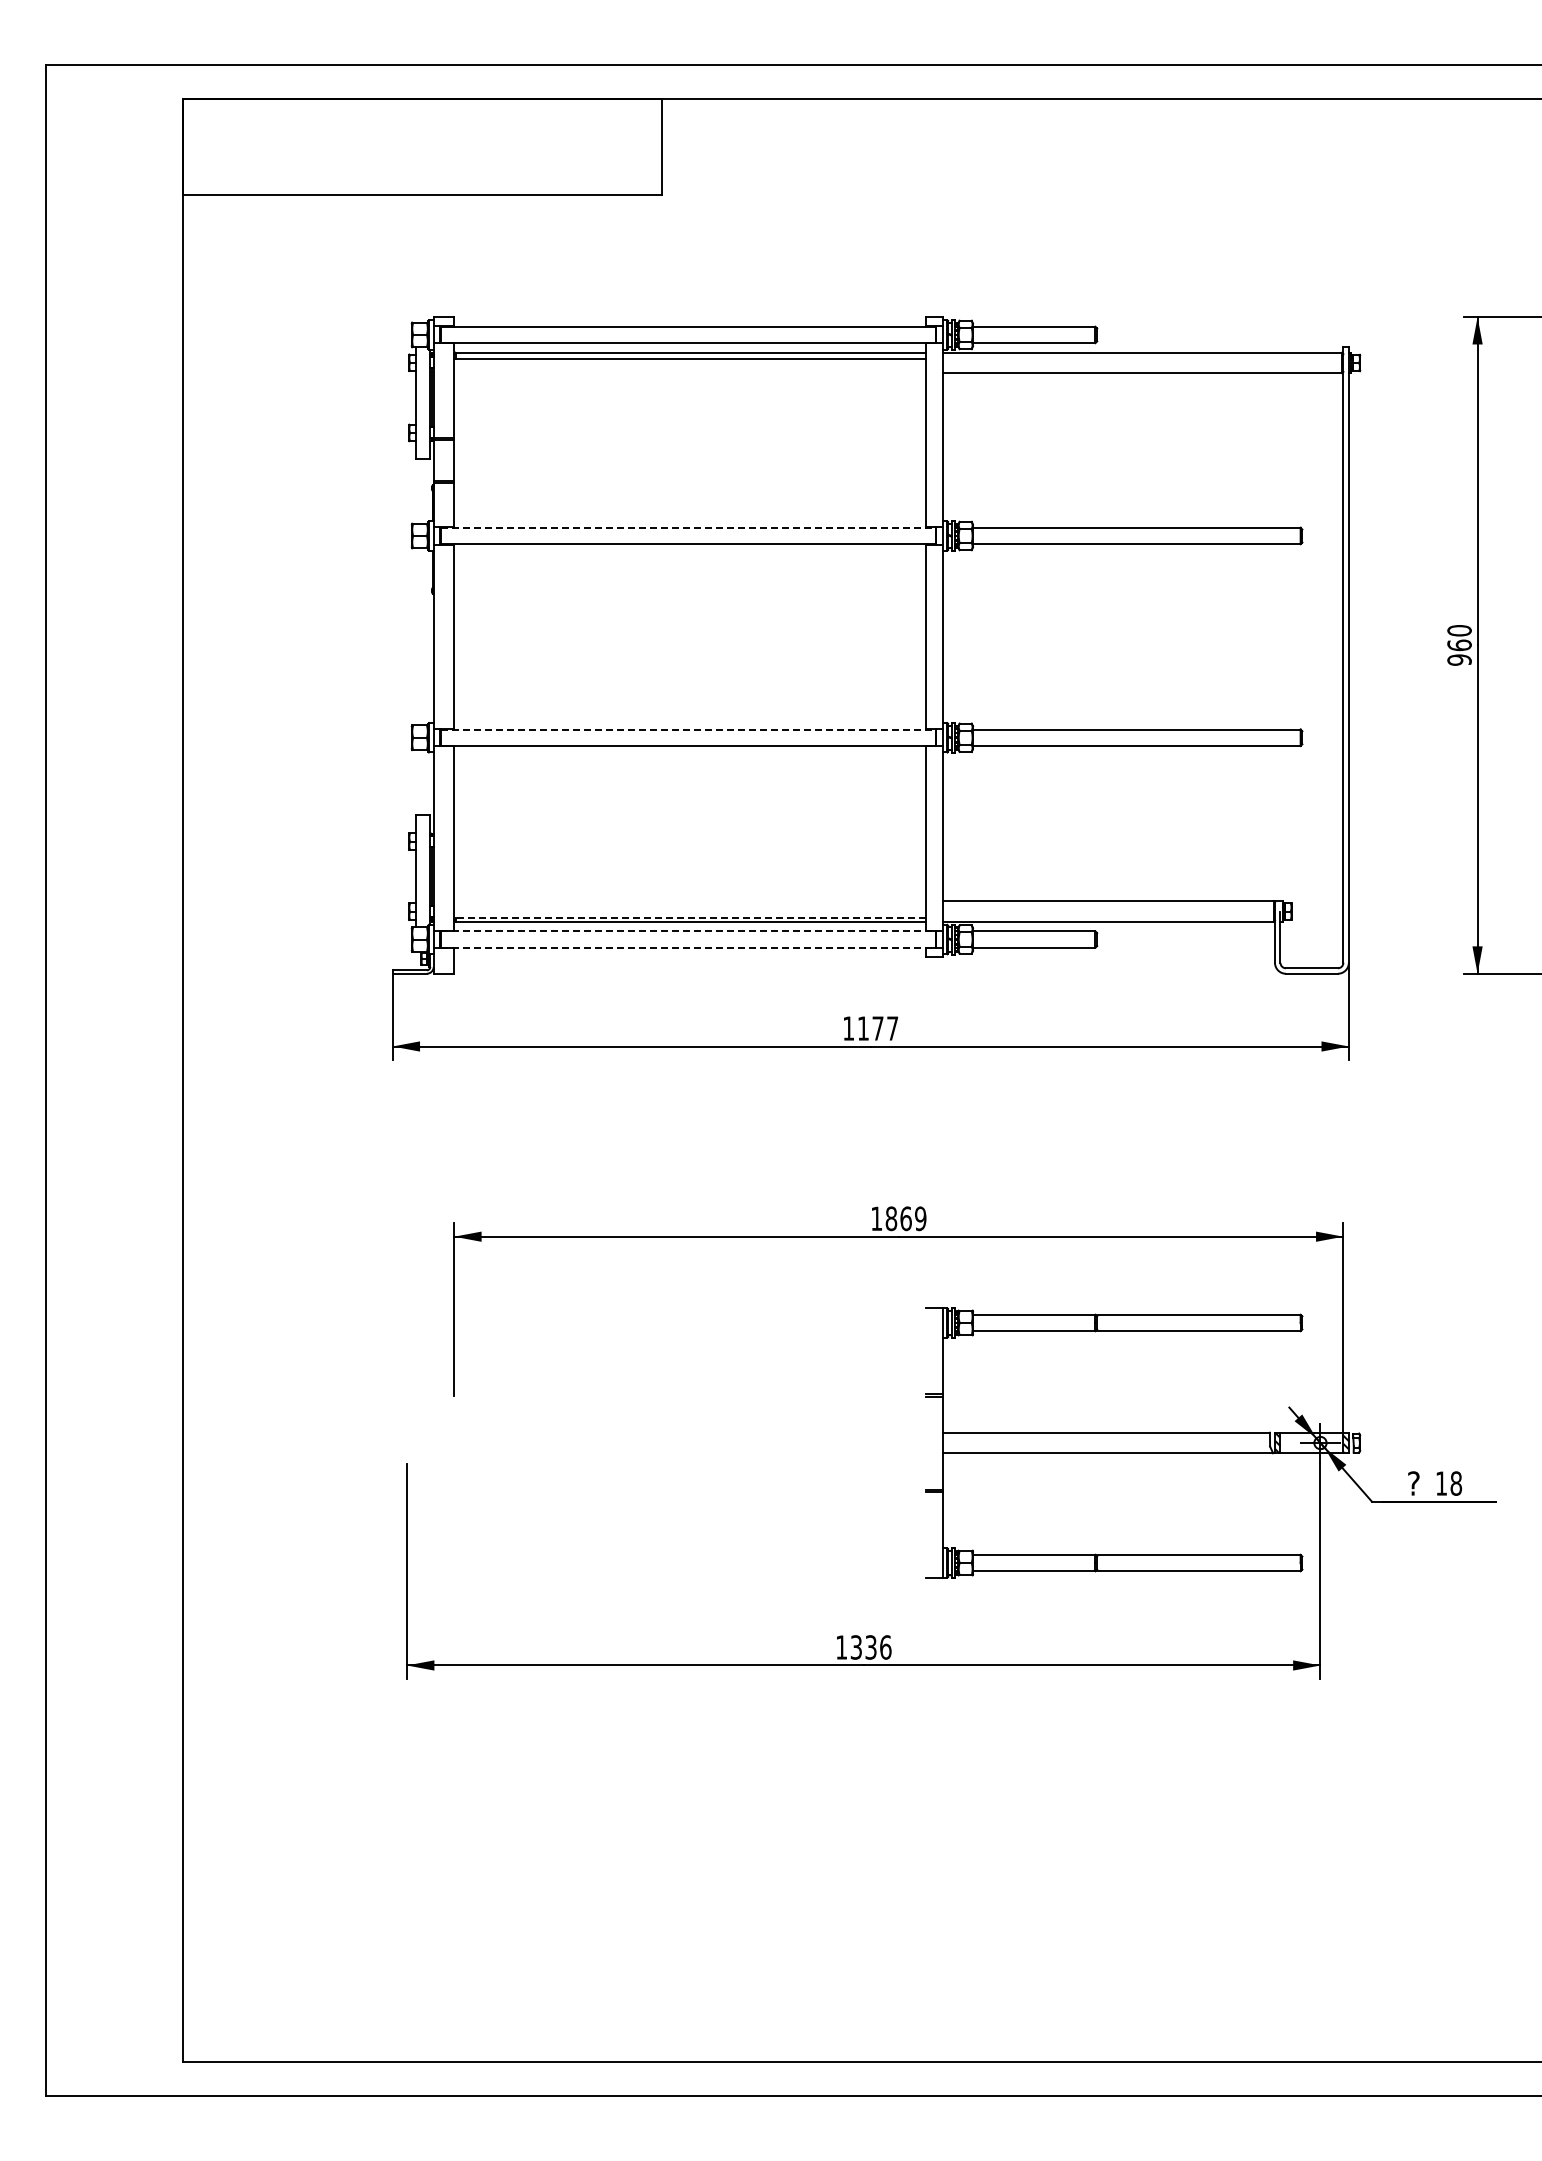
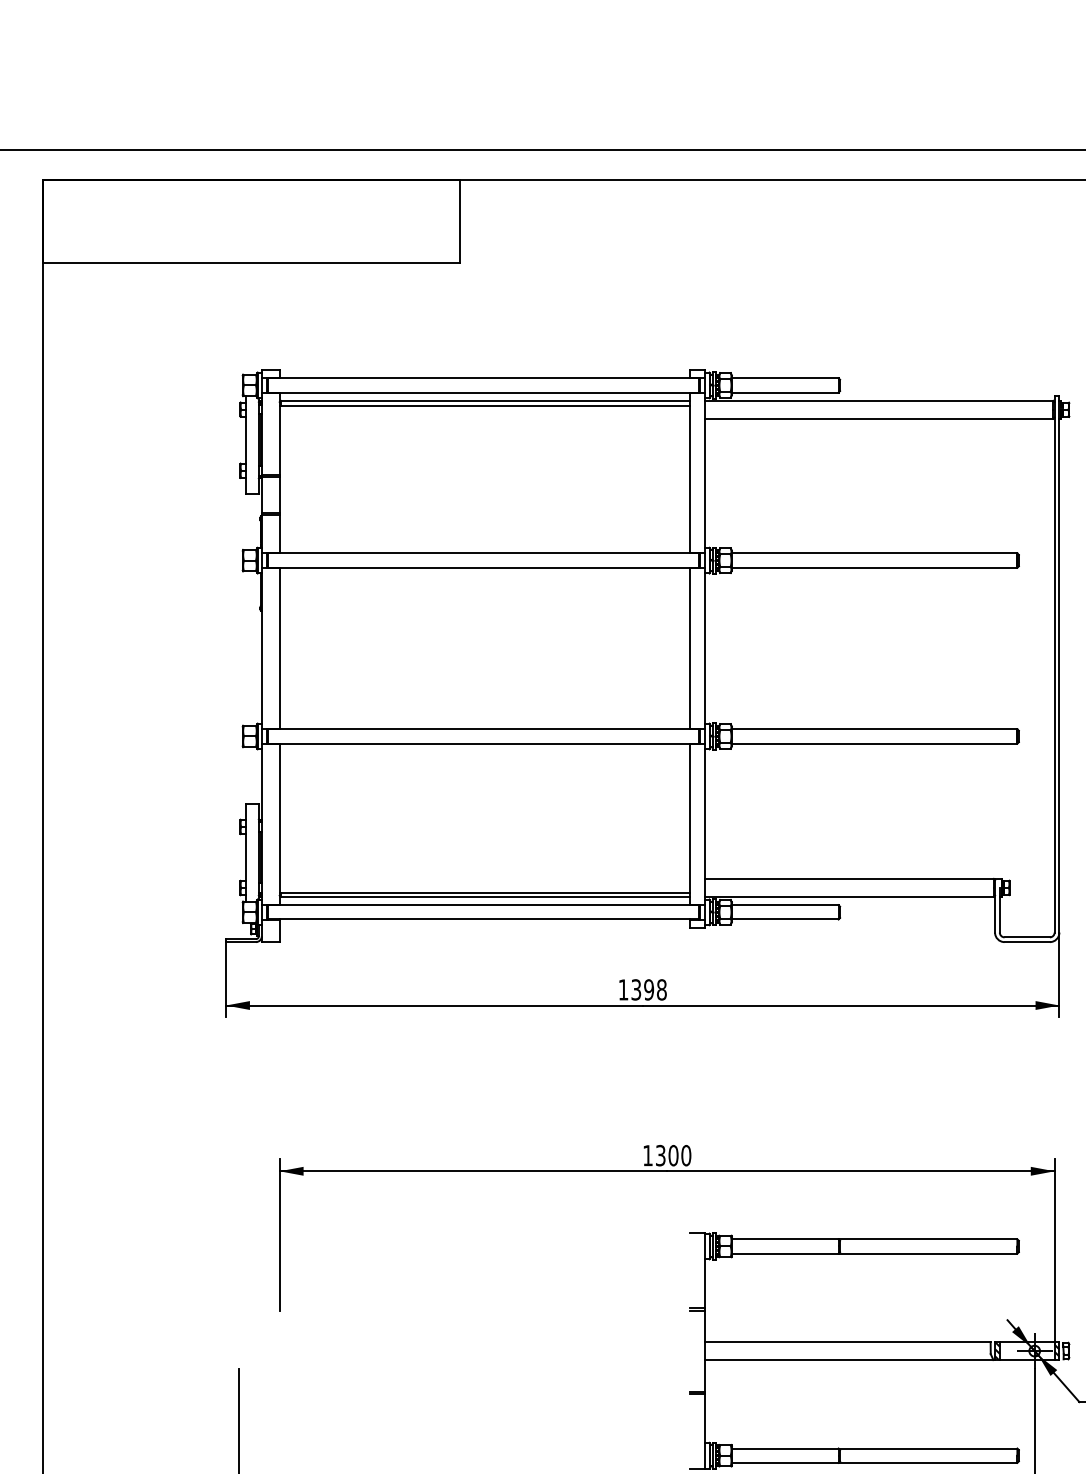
line: (688, 527) -> (483, 553), dashed -> solid
line: (688, 729) -> (483, 729), dashed -> solid
line: (689, 917) -> (484, 893), dashed -> solid
line: (688, 931) -> (483, 905), dashed -> solid
line: (688, 947) -> (483, 919), dashed -> solid
text: (877, 1028) -> (648, 989), 1177 -> 1398
text: (905, 1218) -> (673, 1155), 1869 -> 1300

